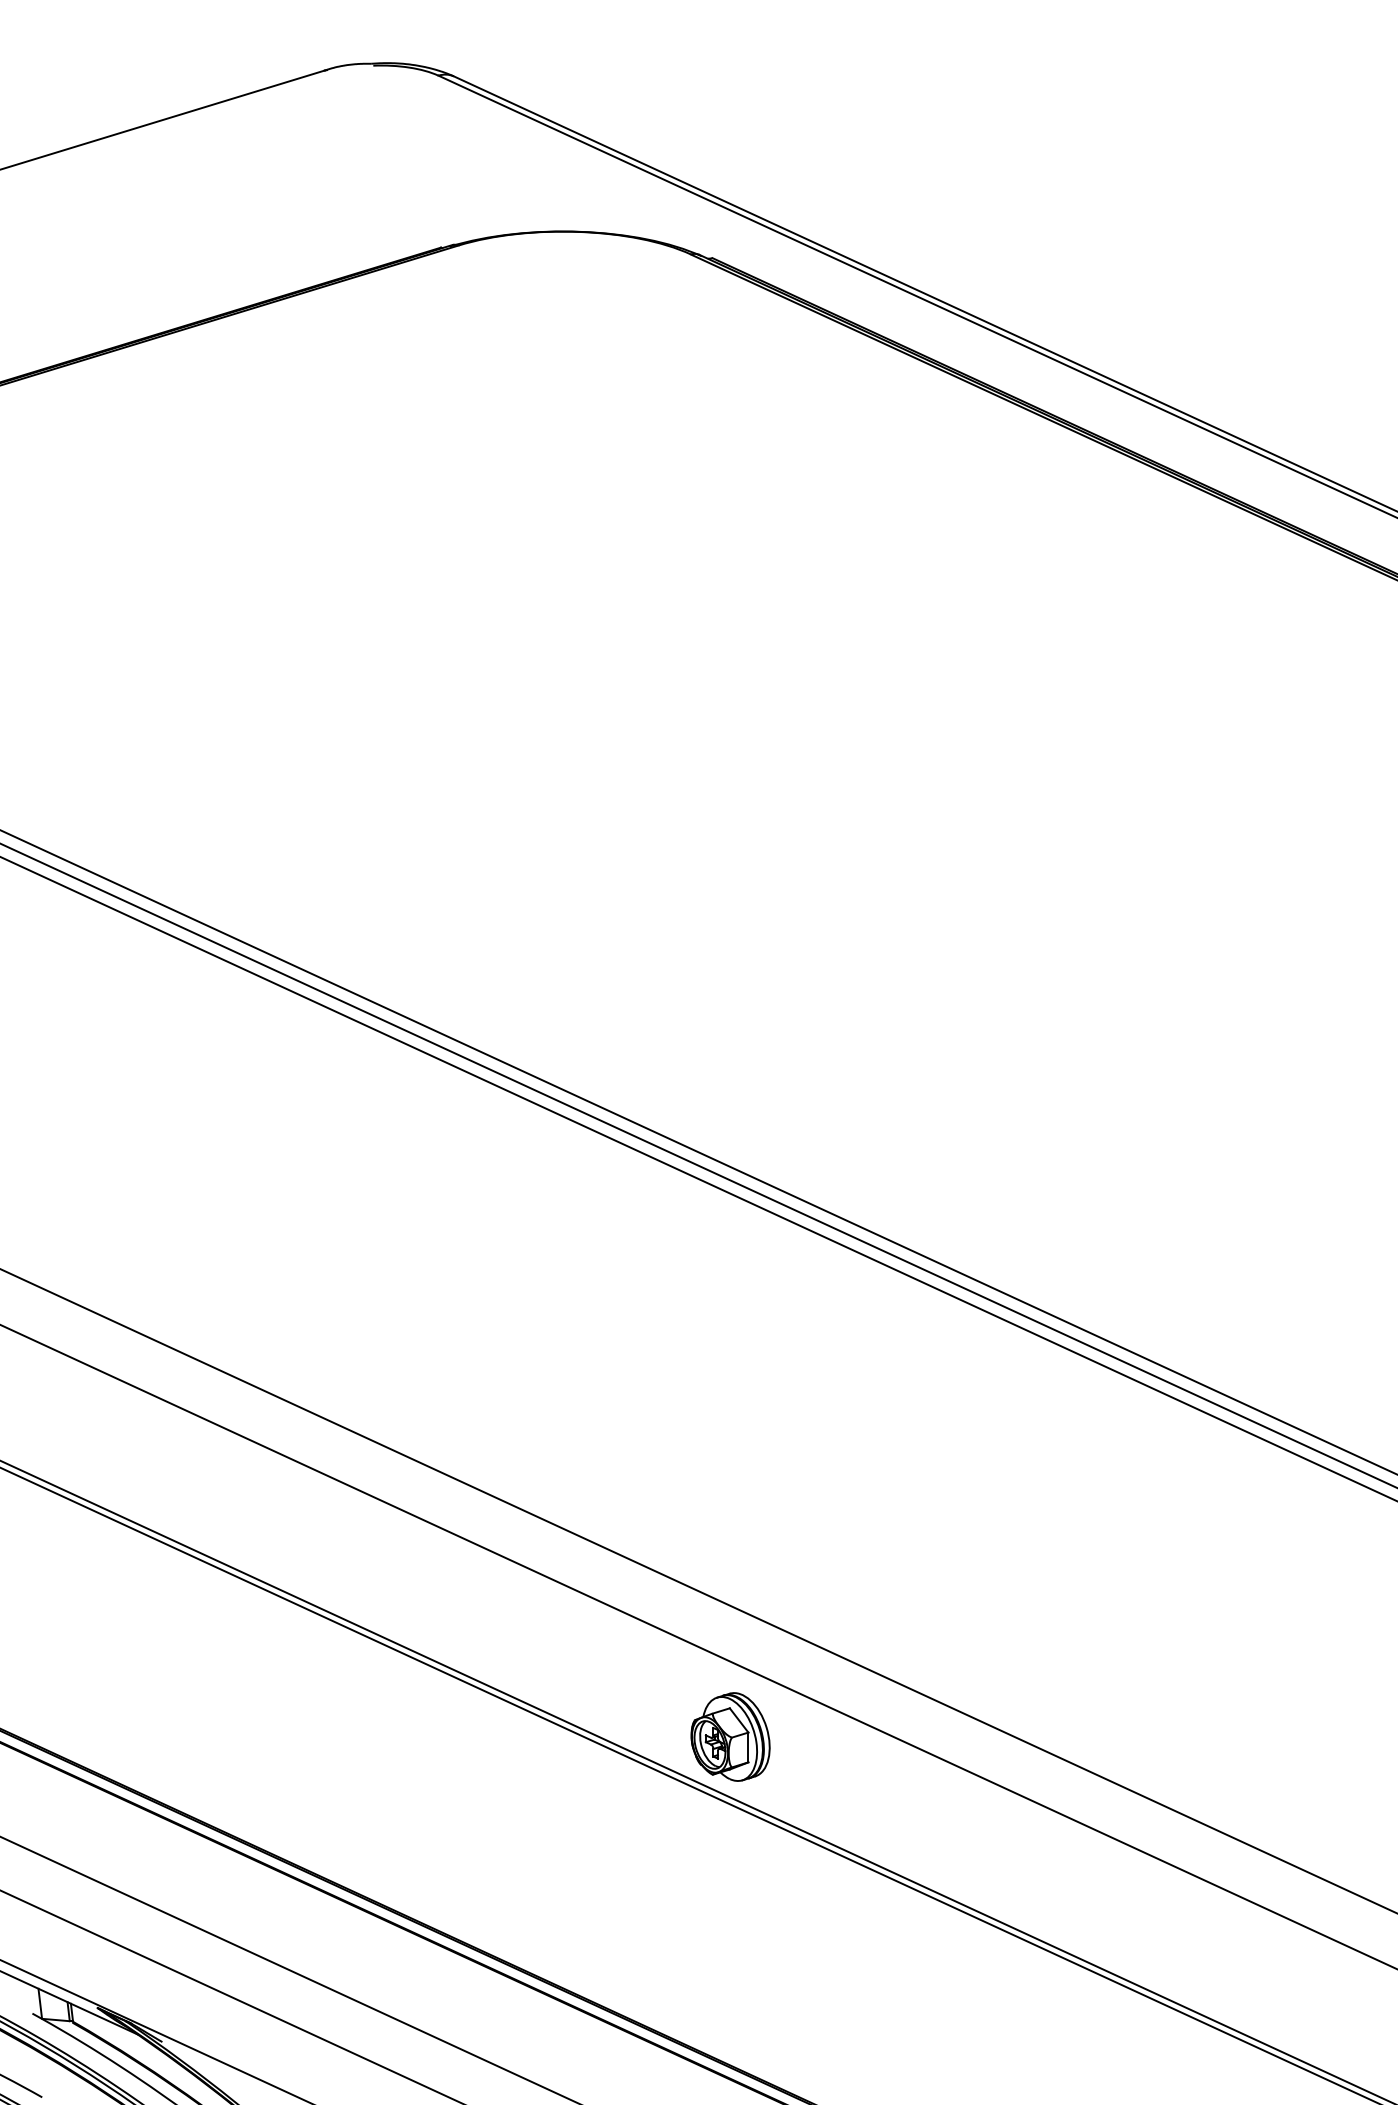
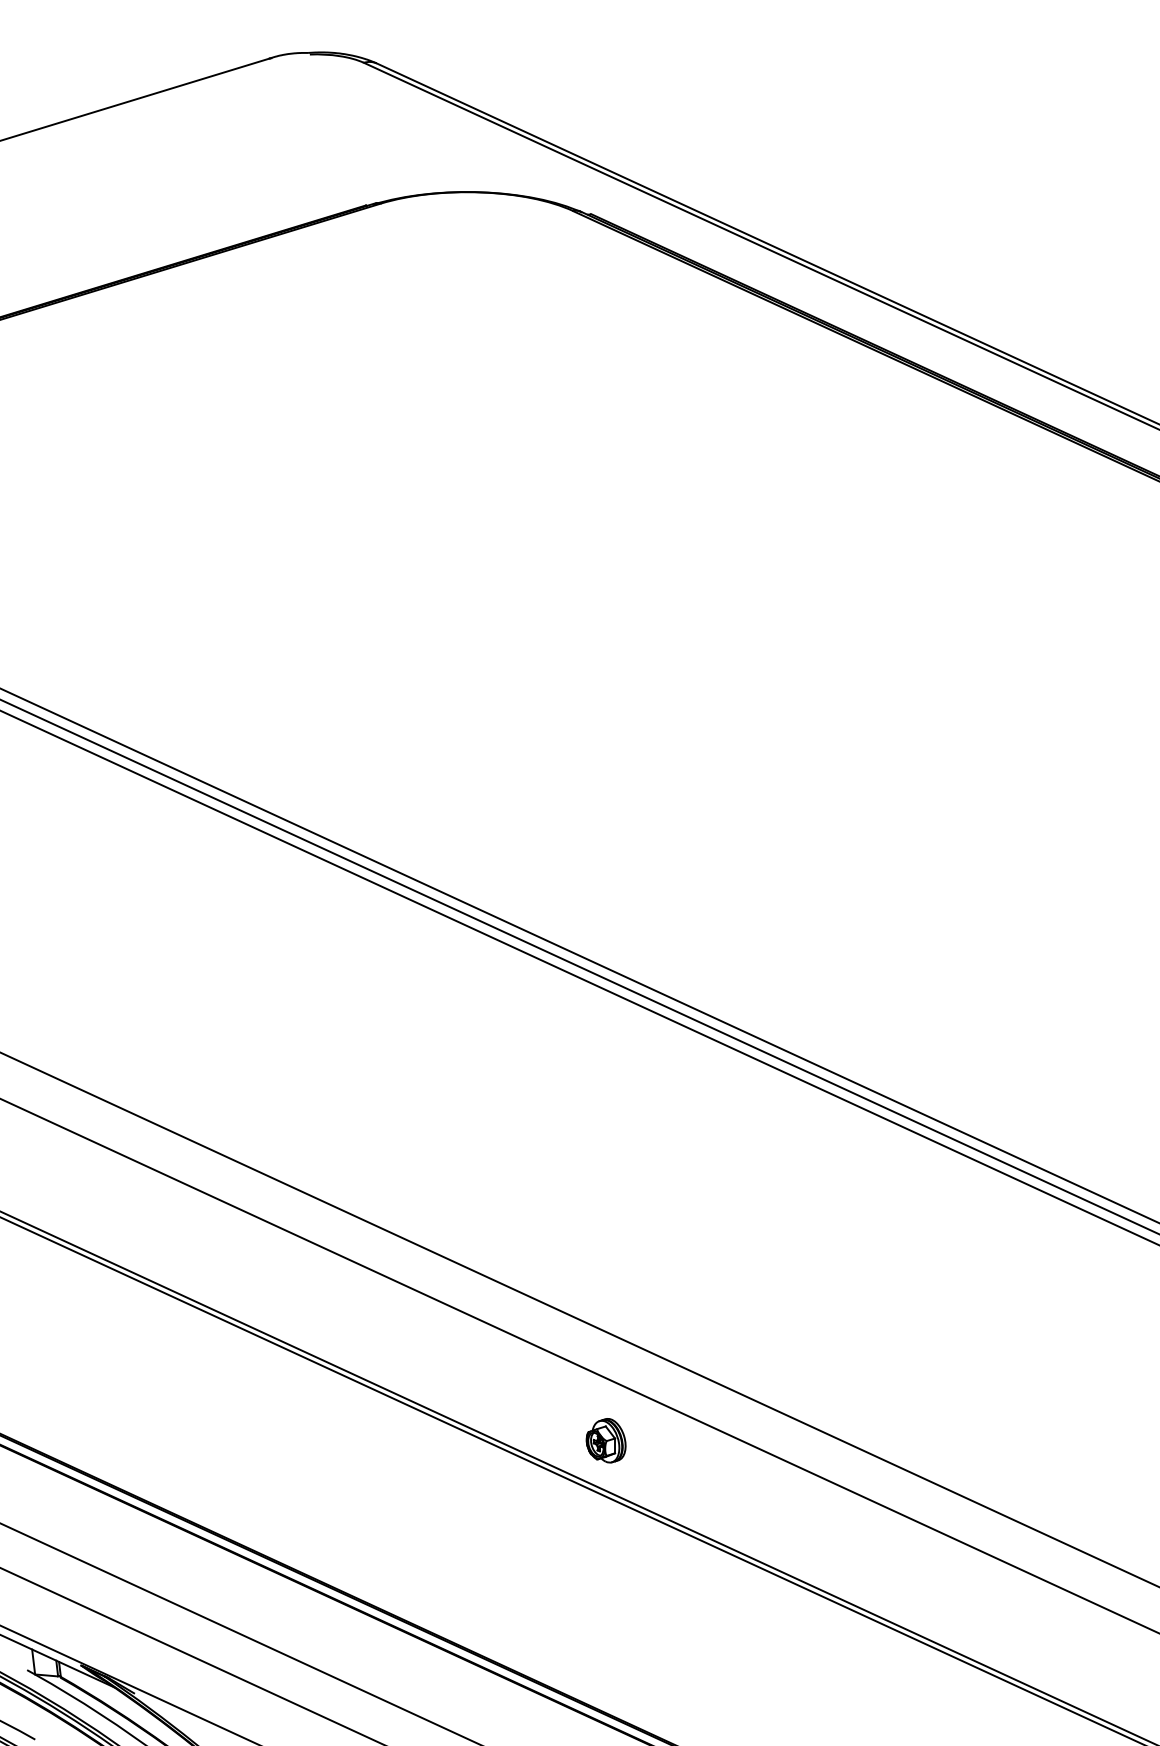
part: (730, 1736) -> (606, 1440), size x0.6

